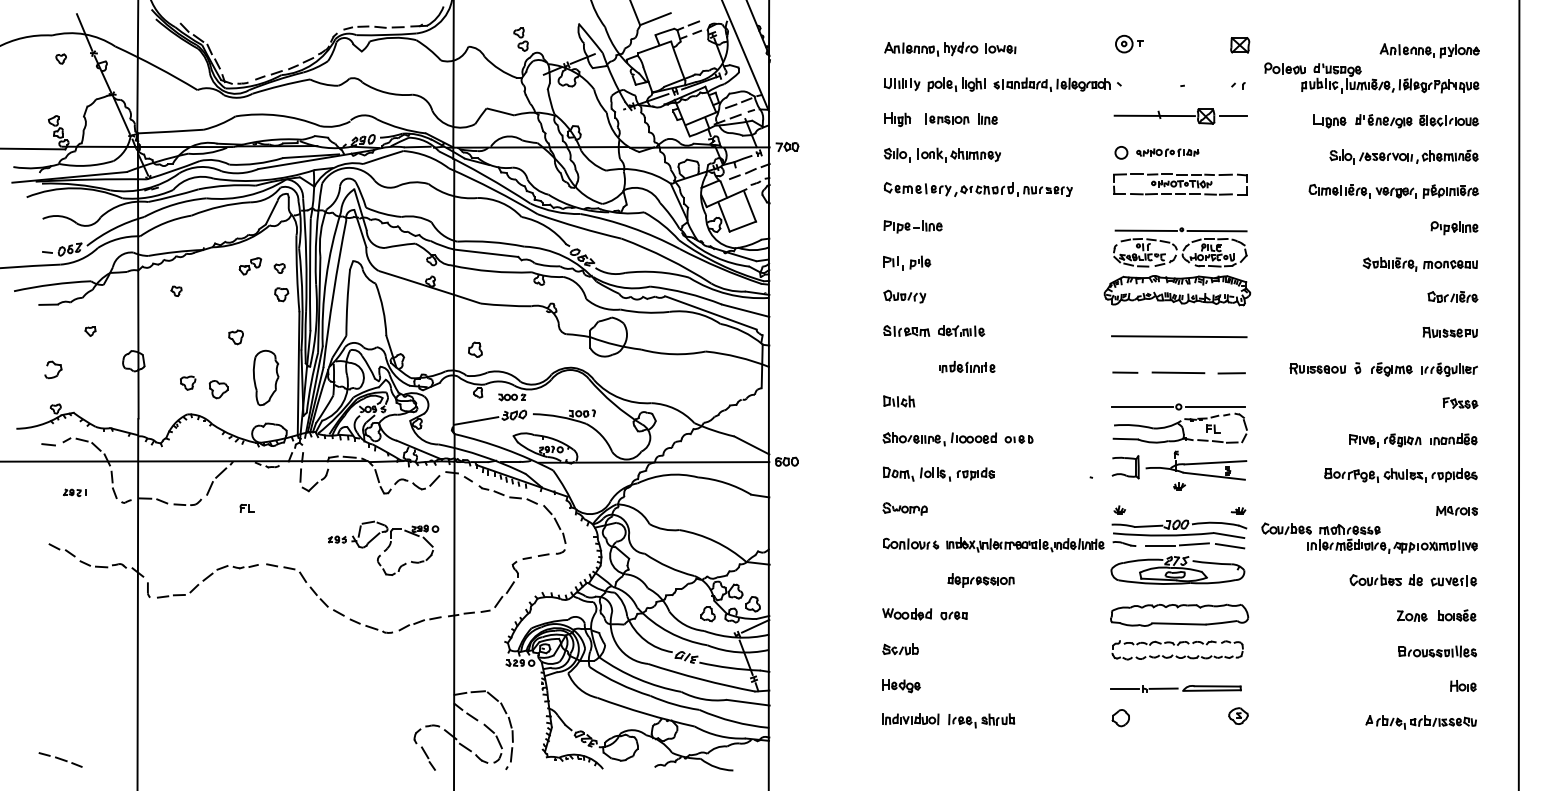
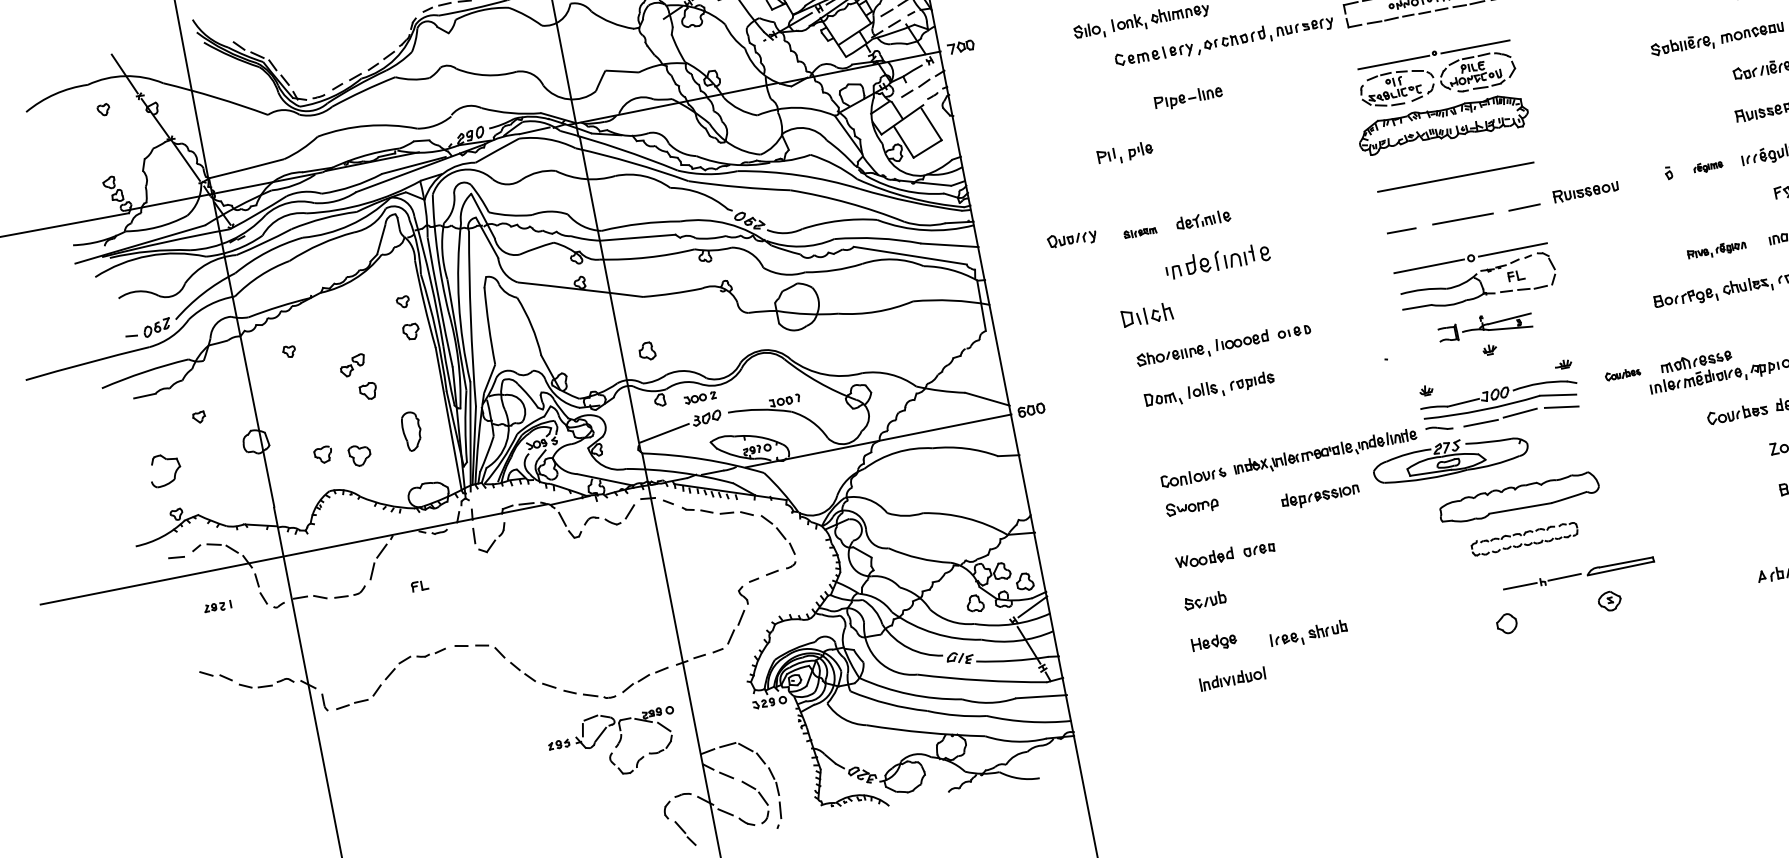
part: (977, 189) -> (1223, 41), moved
part: (912, 226) -> (1187, 97), moved
part: (250, 266) -> (353, 365), moved
part: (904, 296) -> (1071, 239), moved
part: (906, 330) -> (1139, 231), size x0.6
part: (967, 366) -> (1218, 259), size x1.6
part: (1317, 368) -> (1585, 190), moved
part: (53, 369) -> (165, 469), size x1.6
part: (1391, 369) -> (1707, 166), size x0.6
part: (265, 377) -> (411, 430), size x0.6
part: (899, 401) -> (1147, 315), size x1.4
part: (1385, 440) -> (1717, 250), size x0.7
part: (1179, 465) -> (1485, 325), size x0.6
part: (904, 508) -> (1191, 506), moved
part: (1286, 528) -> (1622, 374), size x0.6
part: (383, 547) -> (613, 743), moved
part: (1177, 570) -> (1450, 458), moved
part: (980, 580) -> (1319, 495), moved
part: (1177, 650) -> (1524, 539), size x0.7
part: (1175, 688) -> (1578, 574), moved
part: (1120, 718) -> (1506, 624), moved
part: (981, 720) -> (1308, 634), moved

